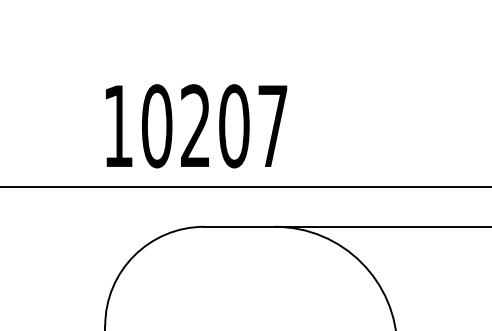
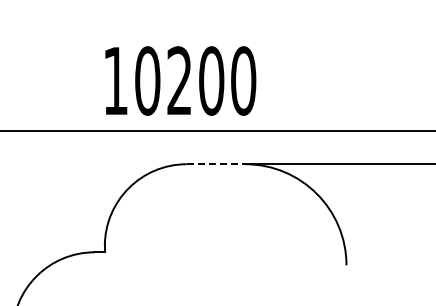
text: (272, 125) -> (243, 80), 10207 -> 10200
line: (240, 227) -> (216, 164), solid -> dashed

